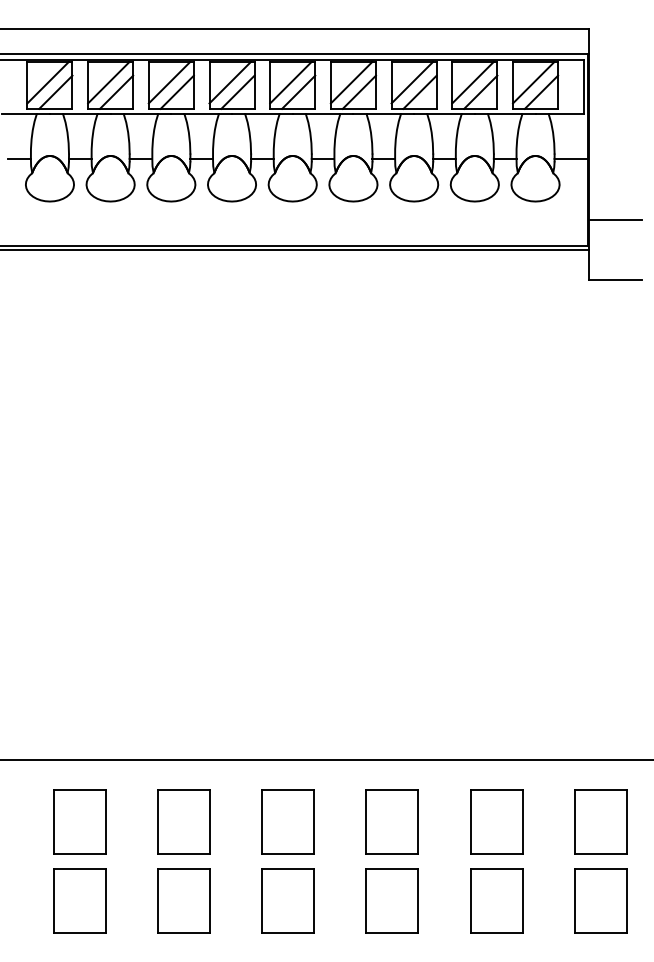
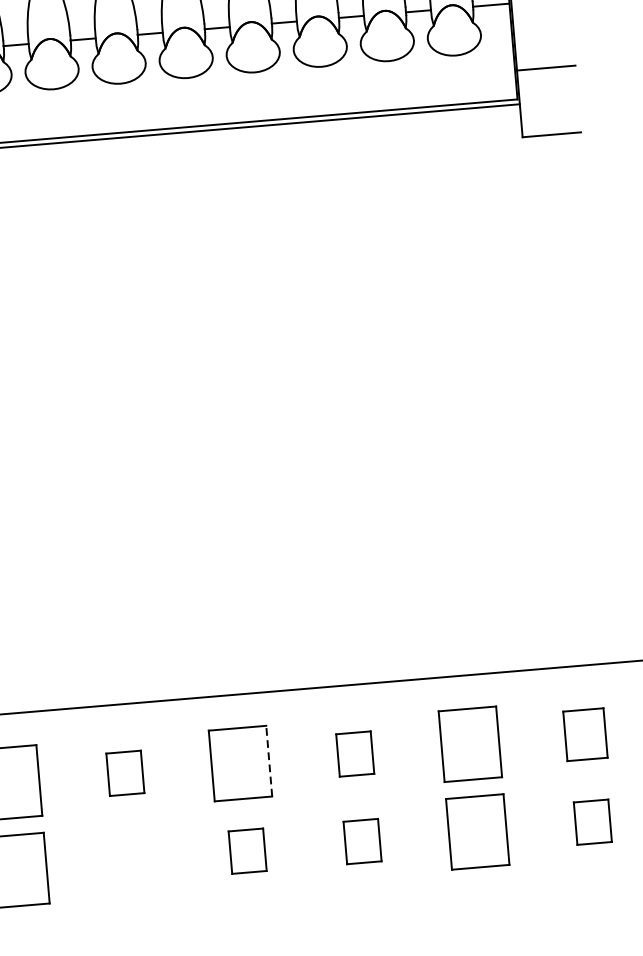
part: (183, 821) -> (124, 773), size x0.6
line: (314, 821) -> (269, 760), solid -> dashed
part: (391, 821) -> (354, 753), size x0.6
part: (600, 821) -> (585, 734), size x0.7
part: (183, 900) -> (131, 860), removed
part: (287, 900) -> (246, 850), size x0.6
part: (391, 900) -> (361, 840), size x0.6
part: (600, 900) -> (592, 821), size x0.6

